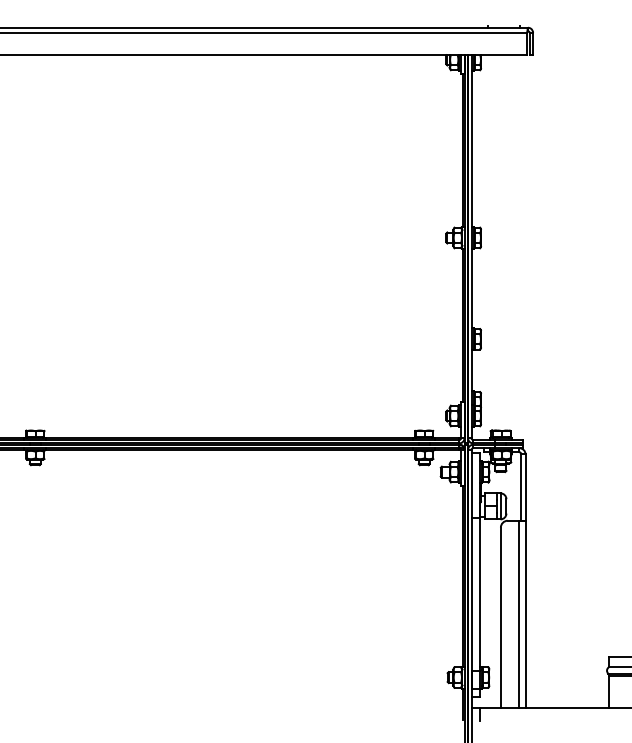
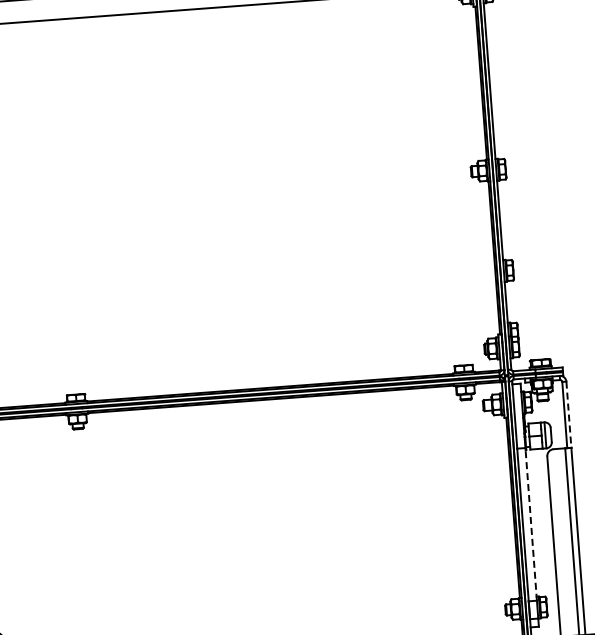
line: (525, 488) -> (568, 415), solid -> dashed
line: (479, 594) -> (530, 524), solid -> dashed

